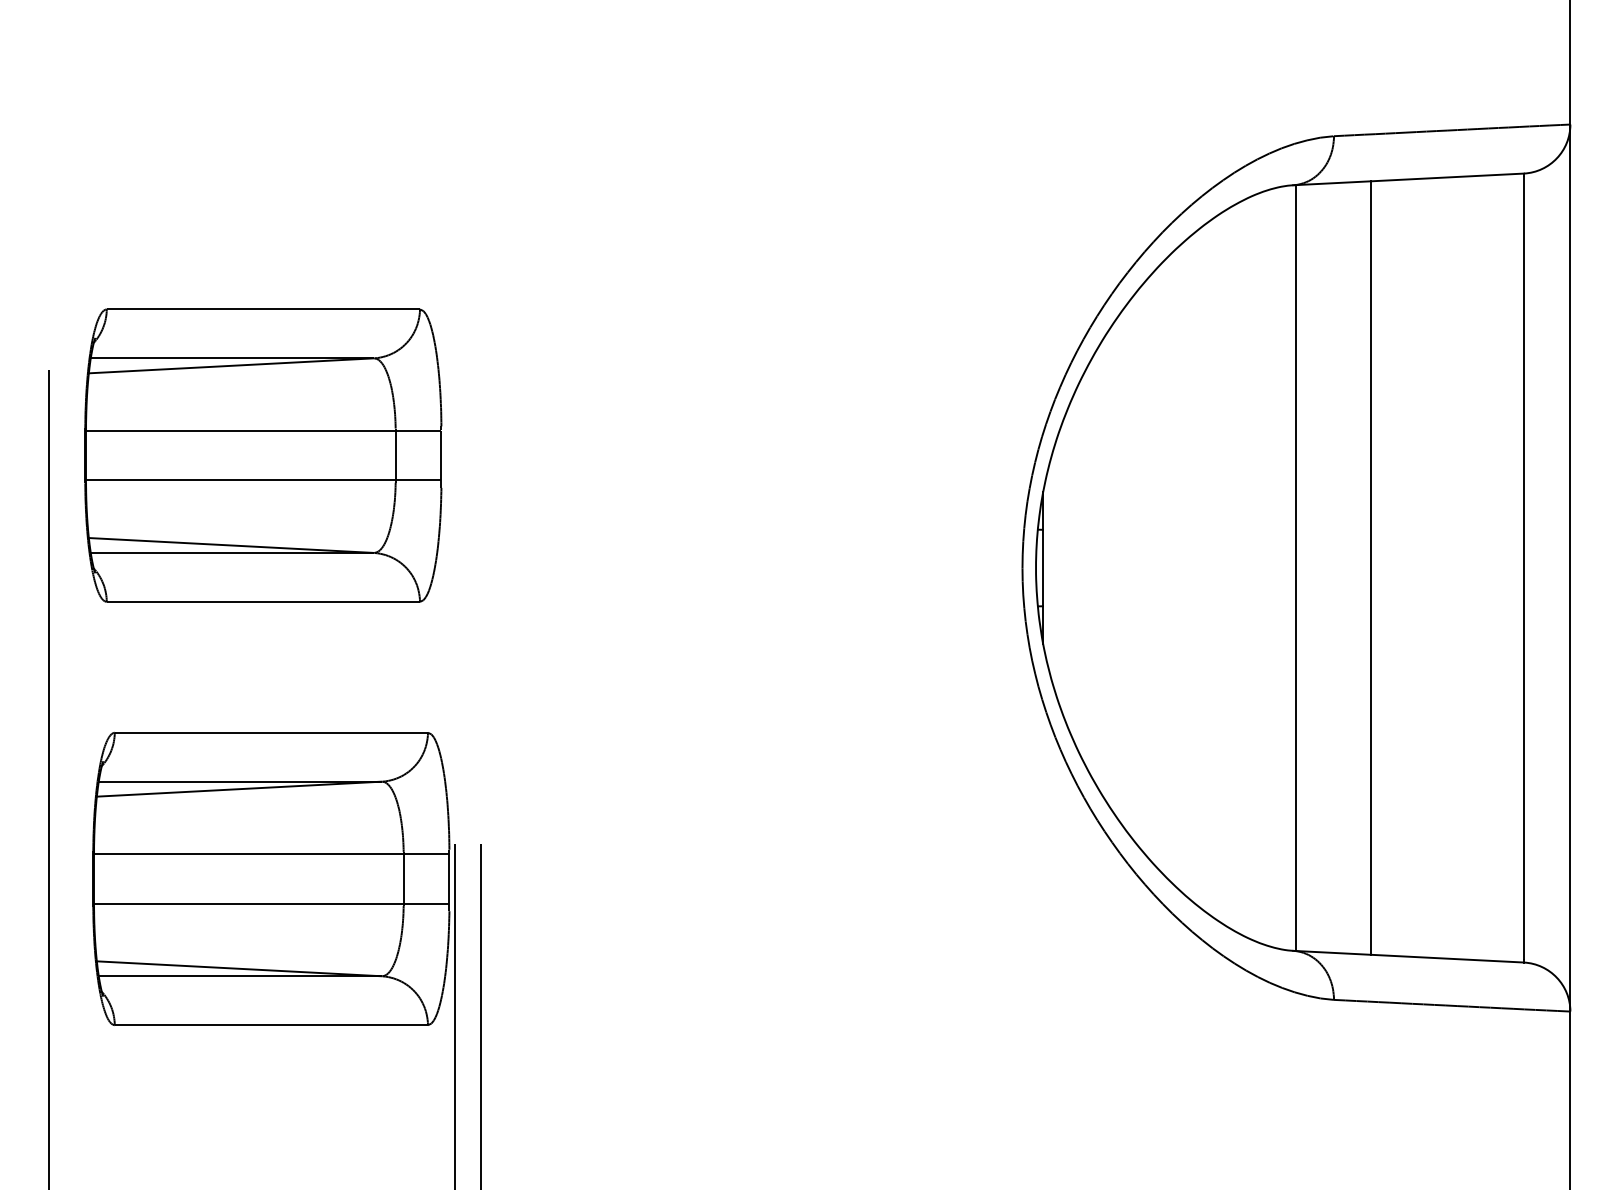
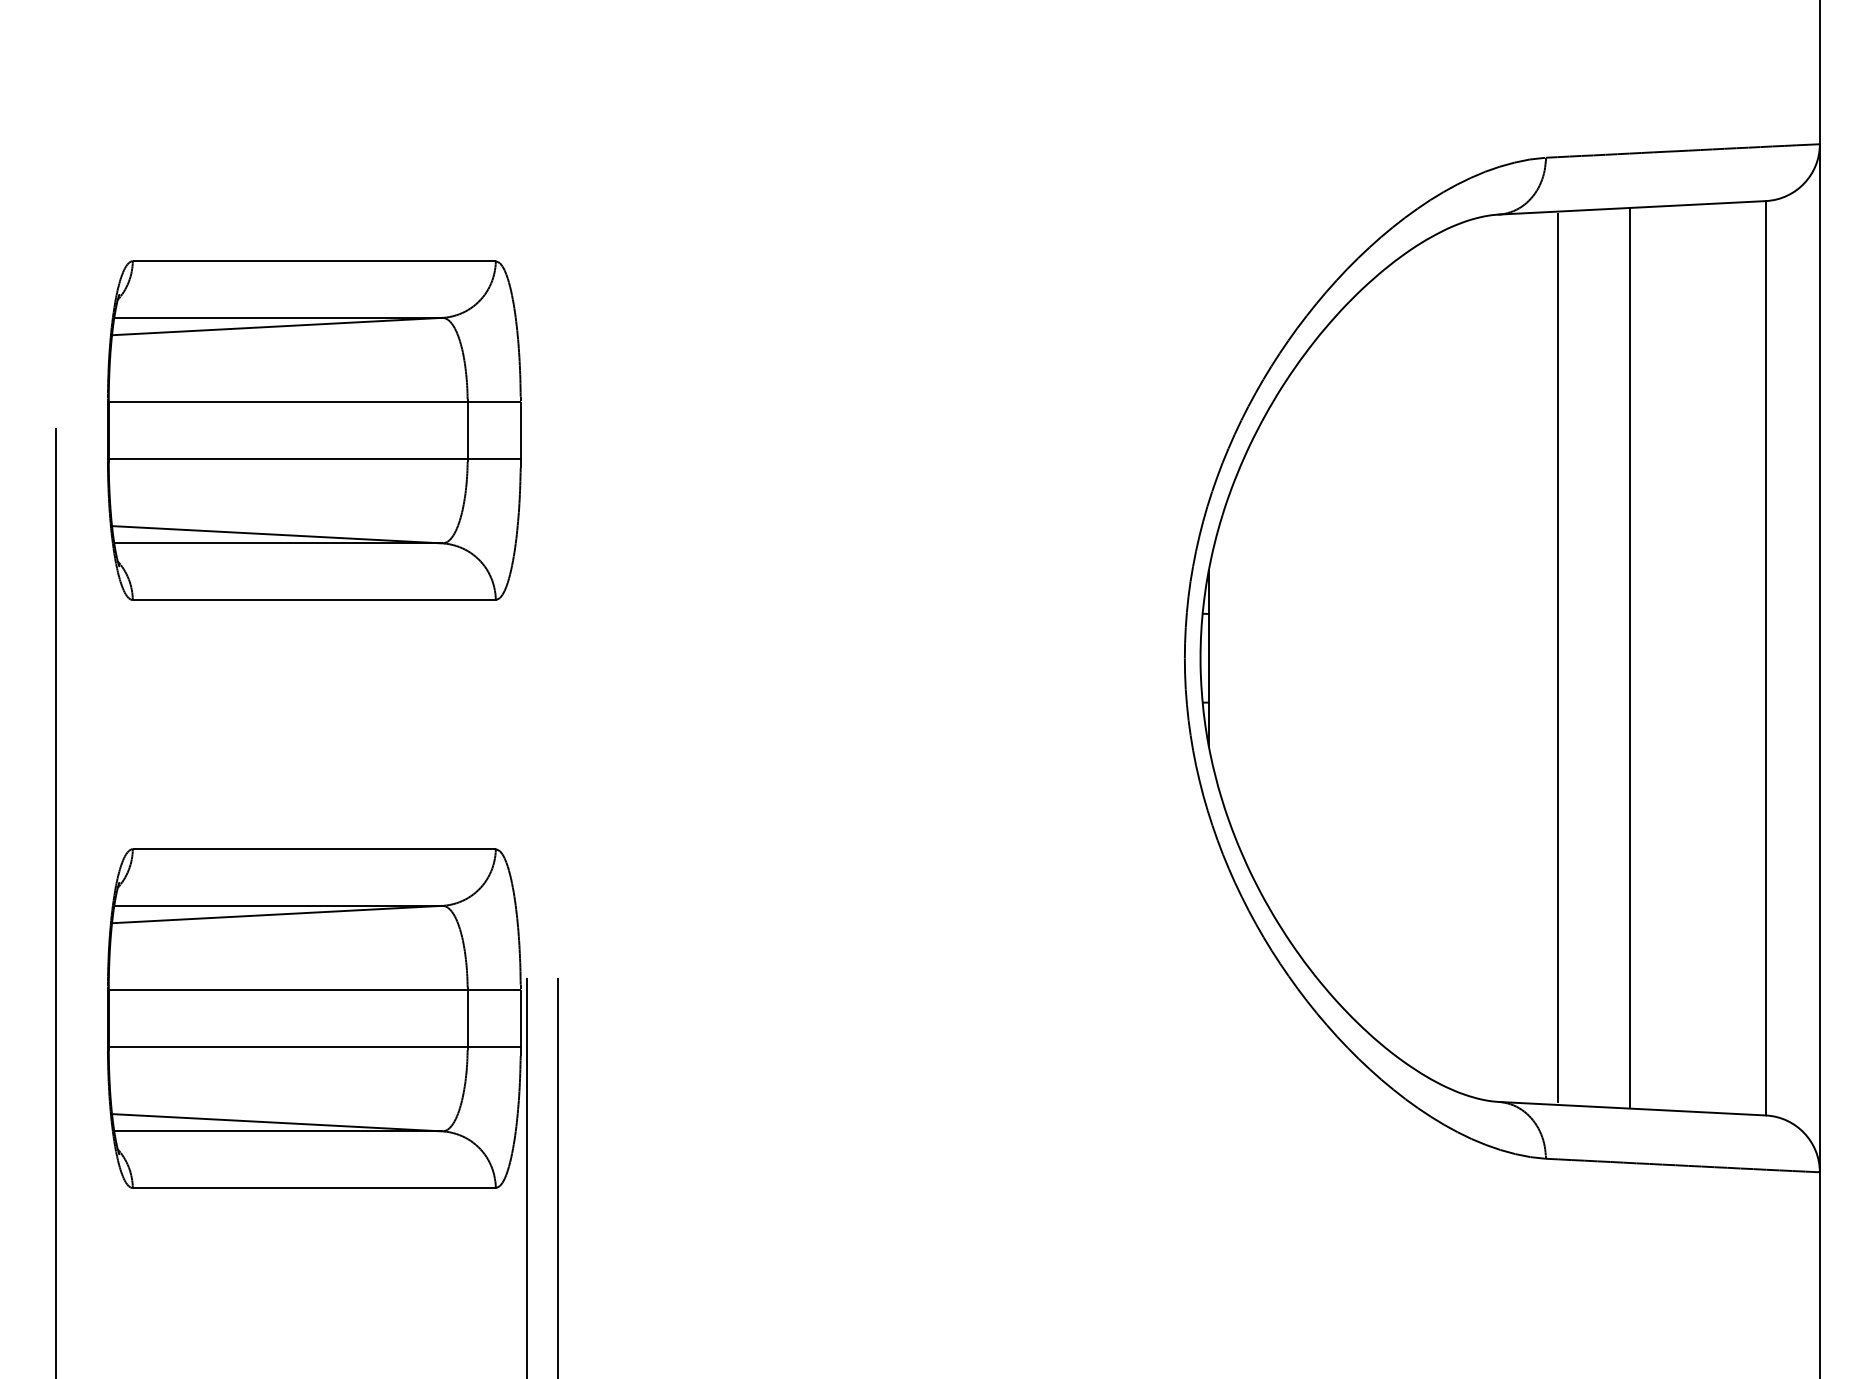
part: (263, 455) -> (314, 430), moved
line: (1370, 567) -> (1629, 657), moved
line: (1295, 568) -> (1558, 658), moved

